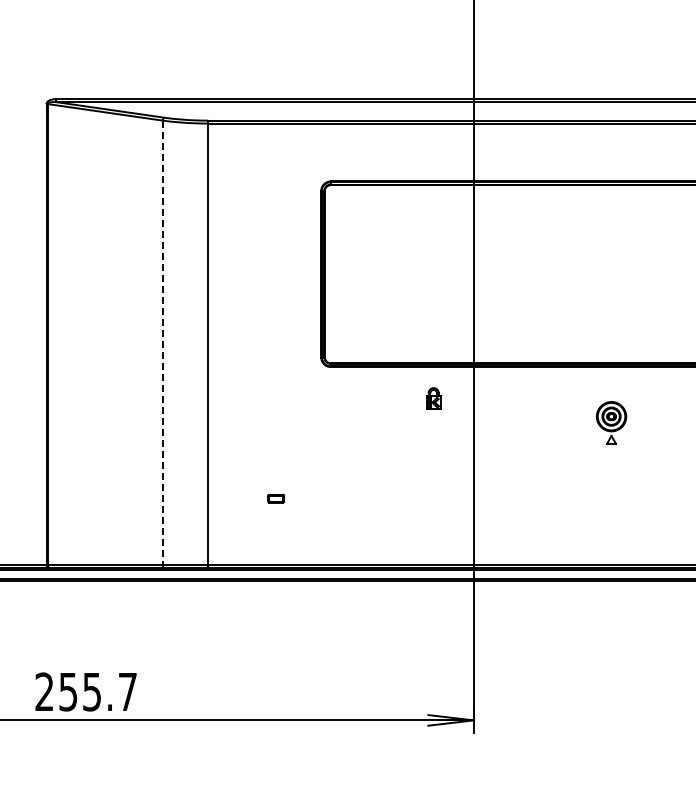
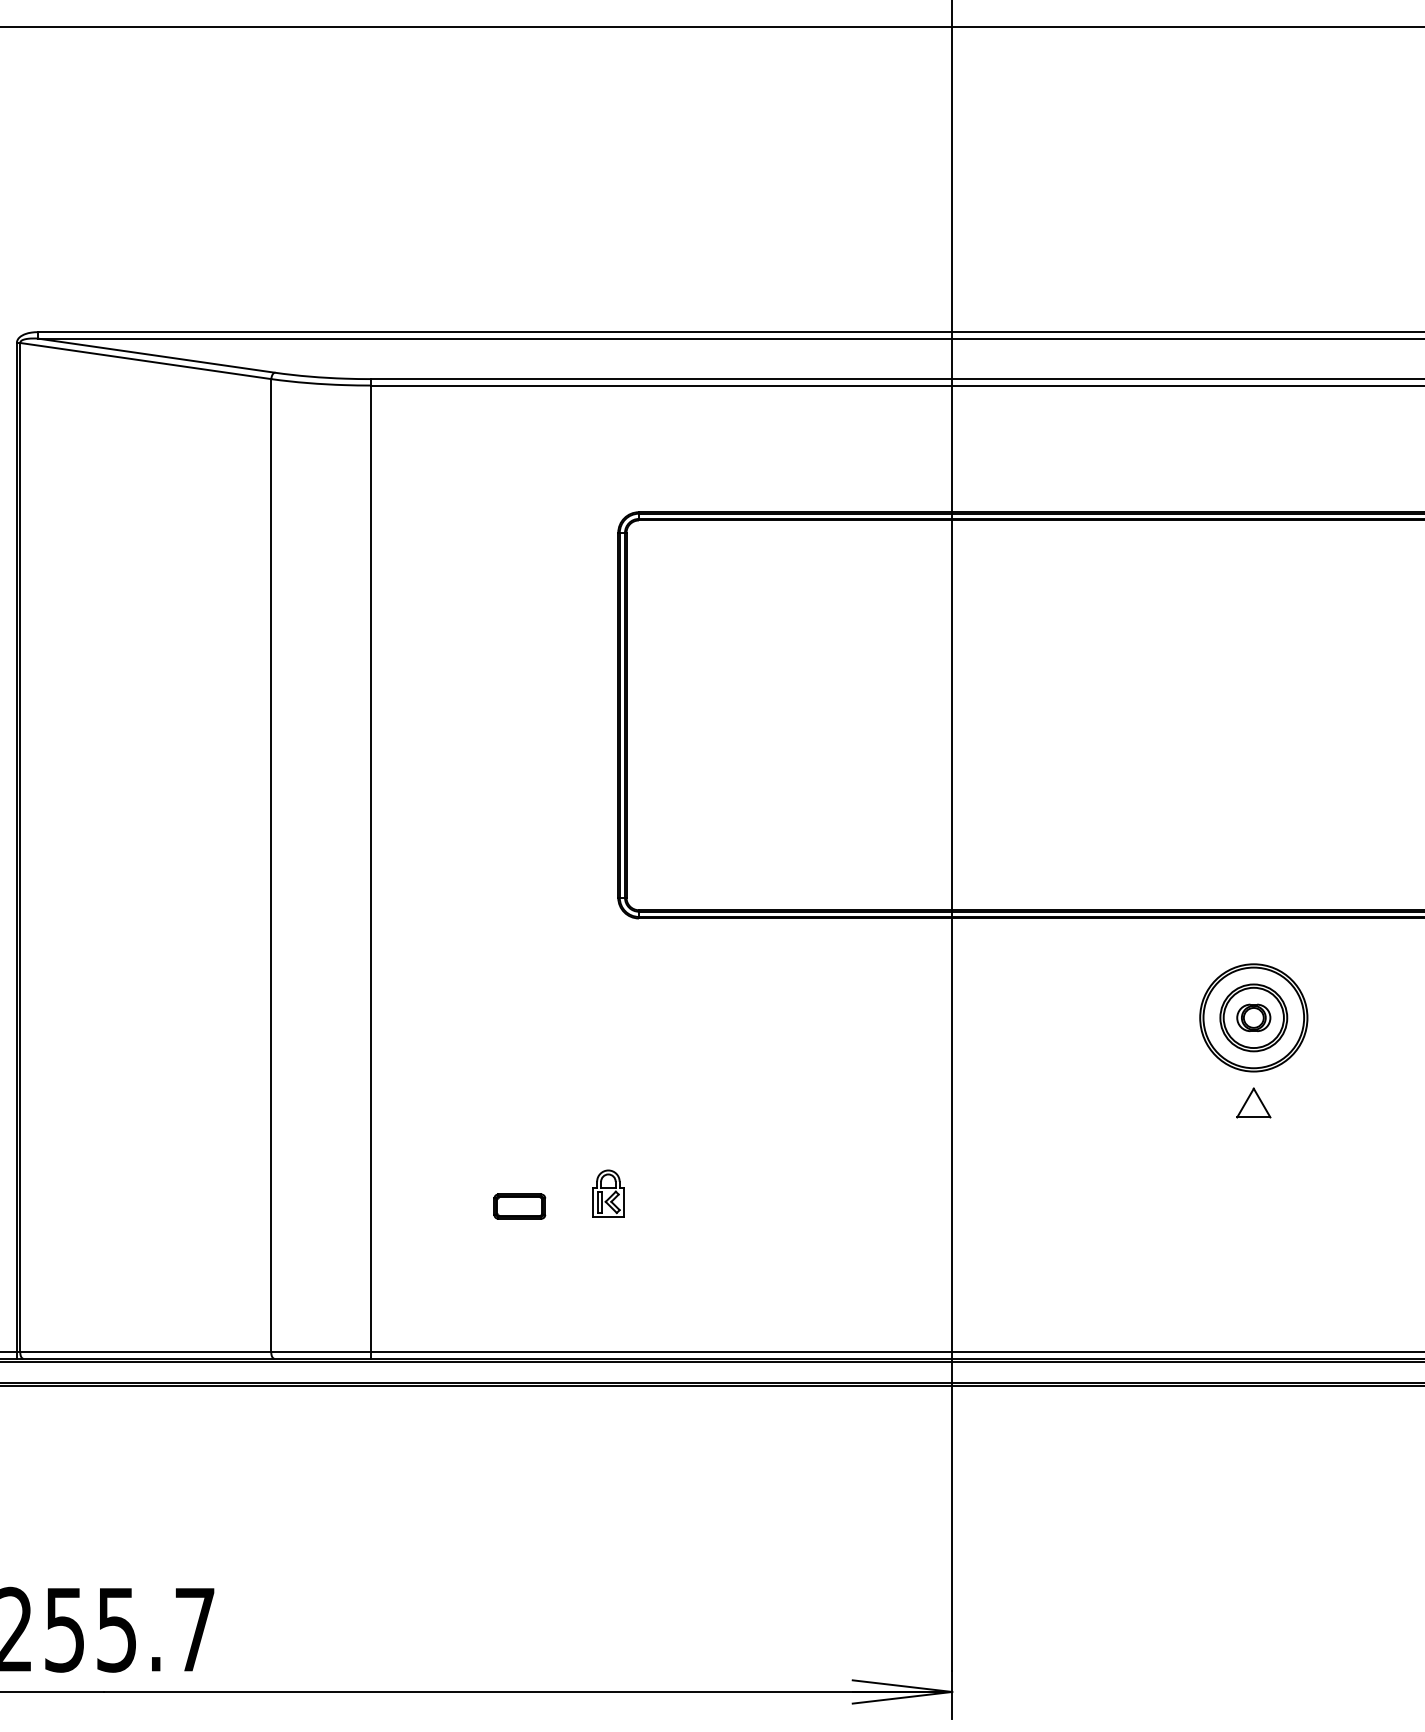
line: (162, 343) -> (270, 866), dashed -> solid
part: (433, 398) -> (607, 1193), moved
part: (611, 422) -> (1253, 1039), size x1.67
part: (275, 498) -> (518, 1206), size x1.43

